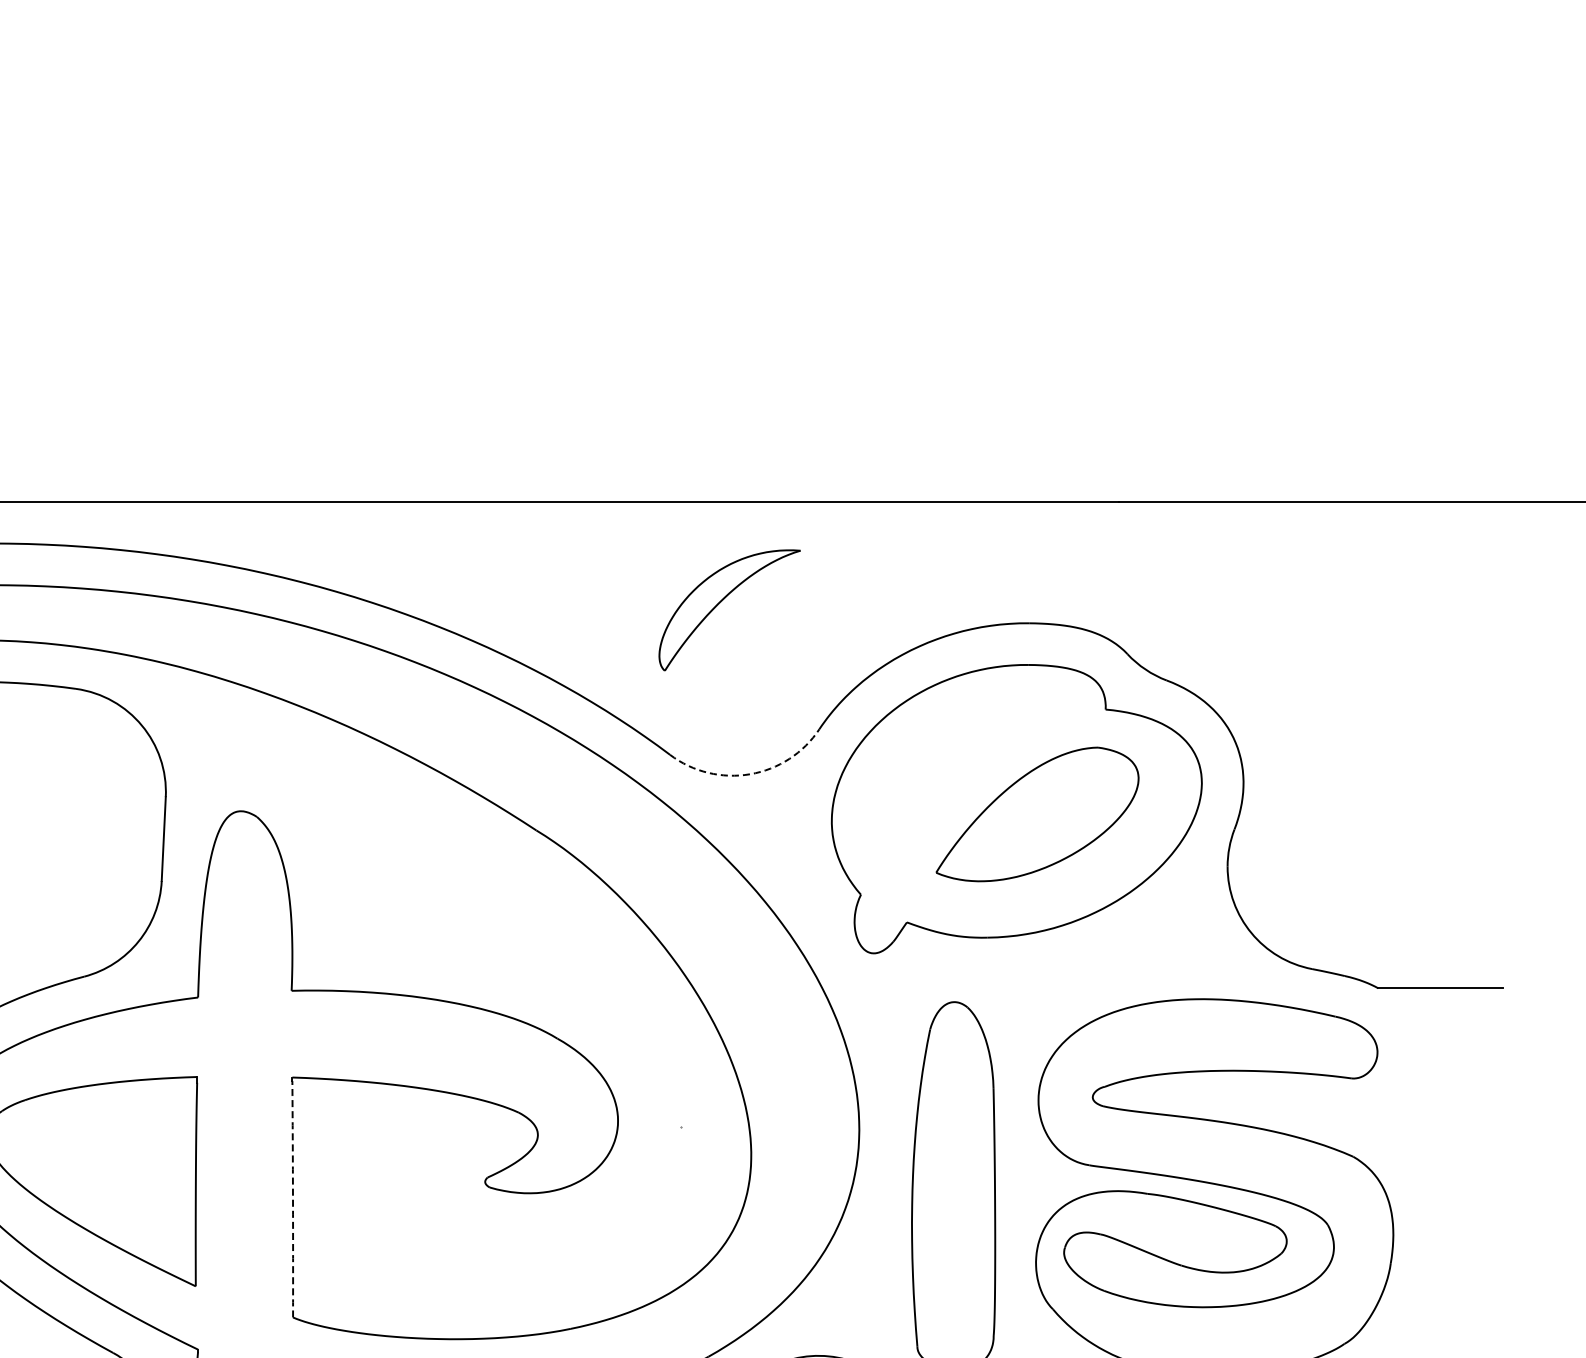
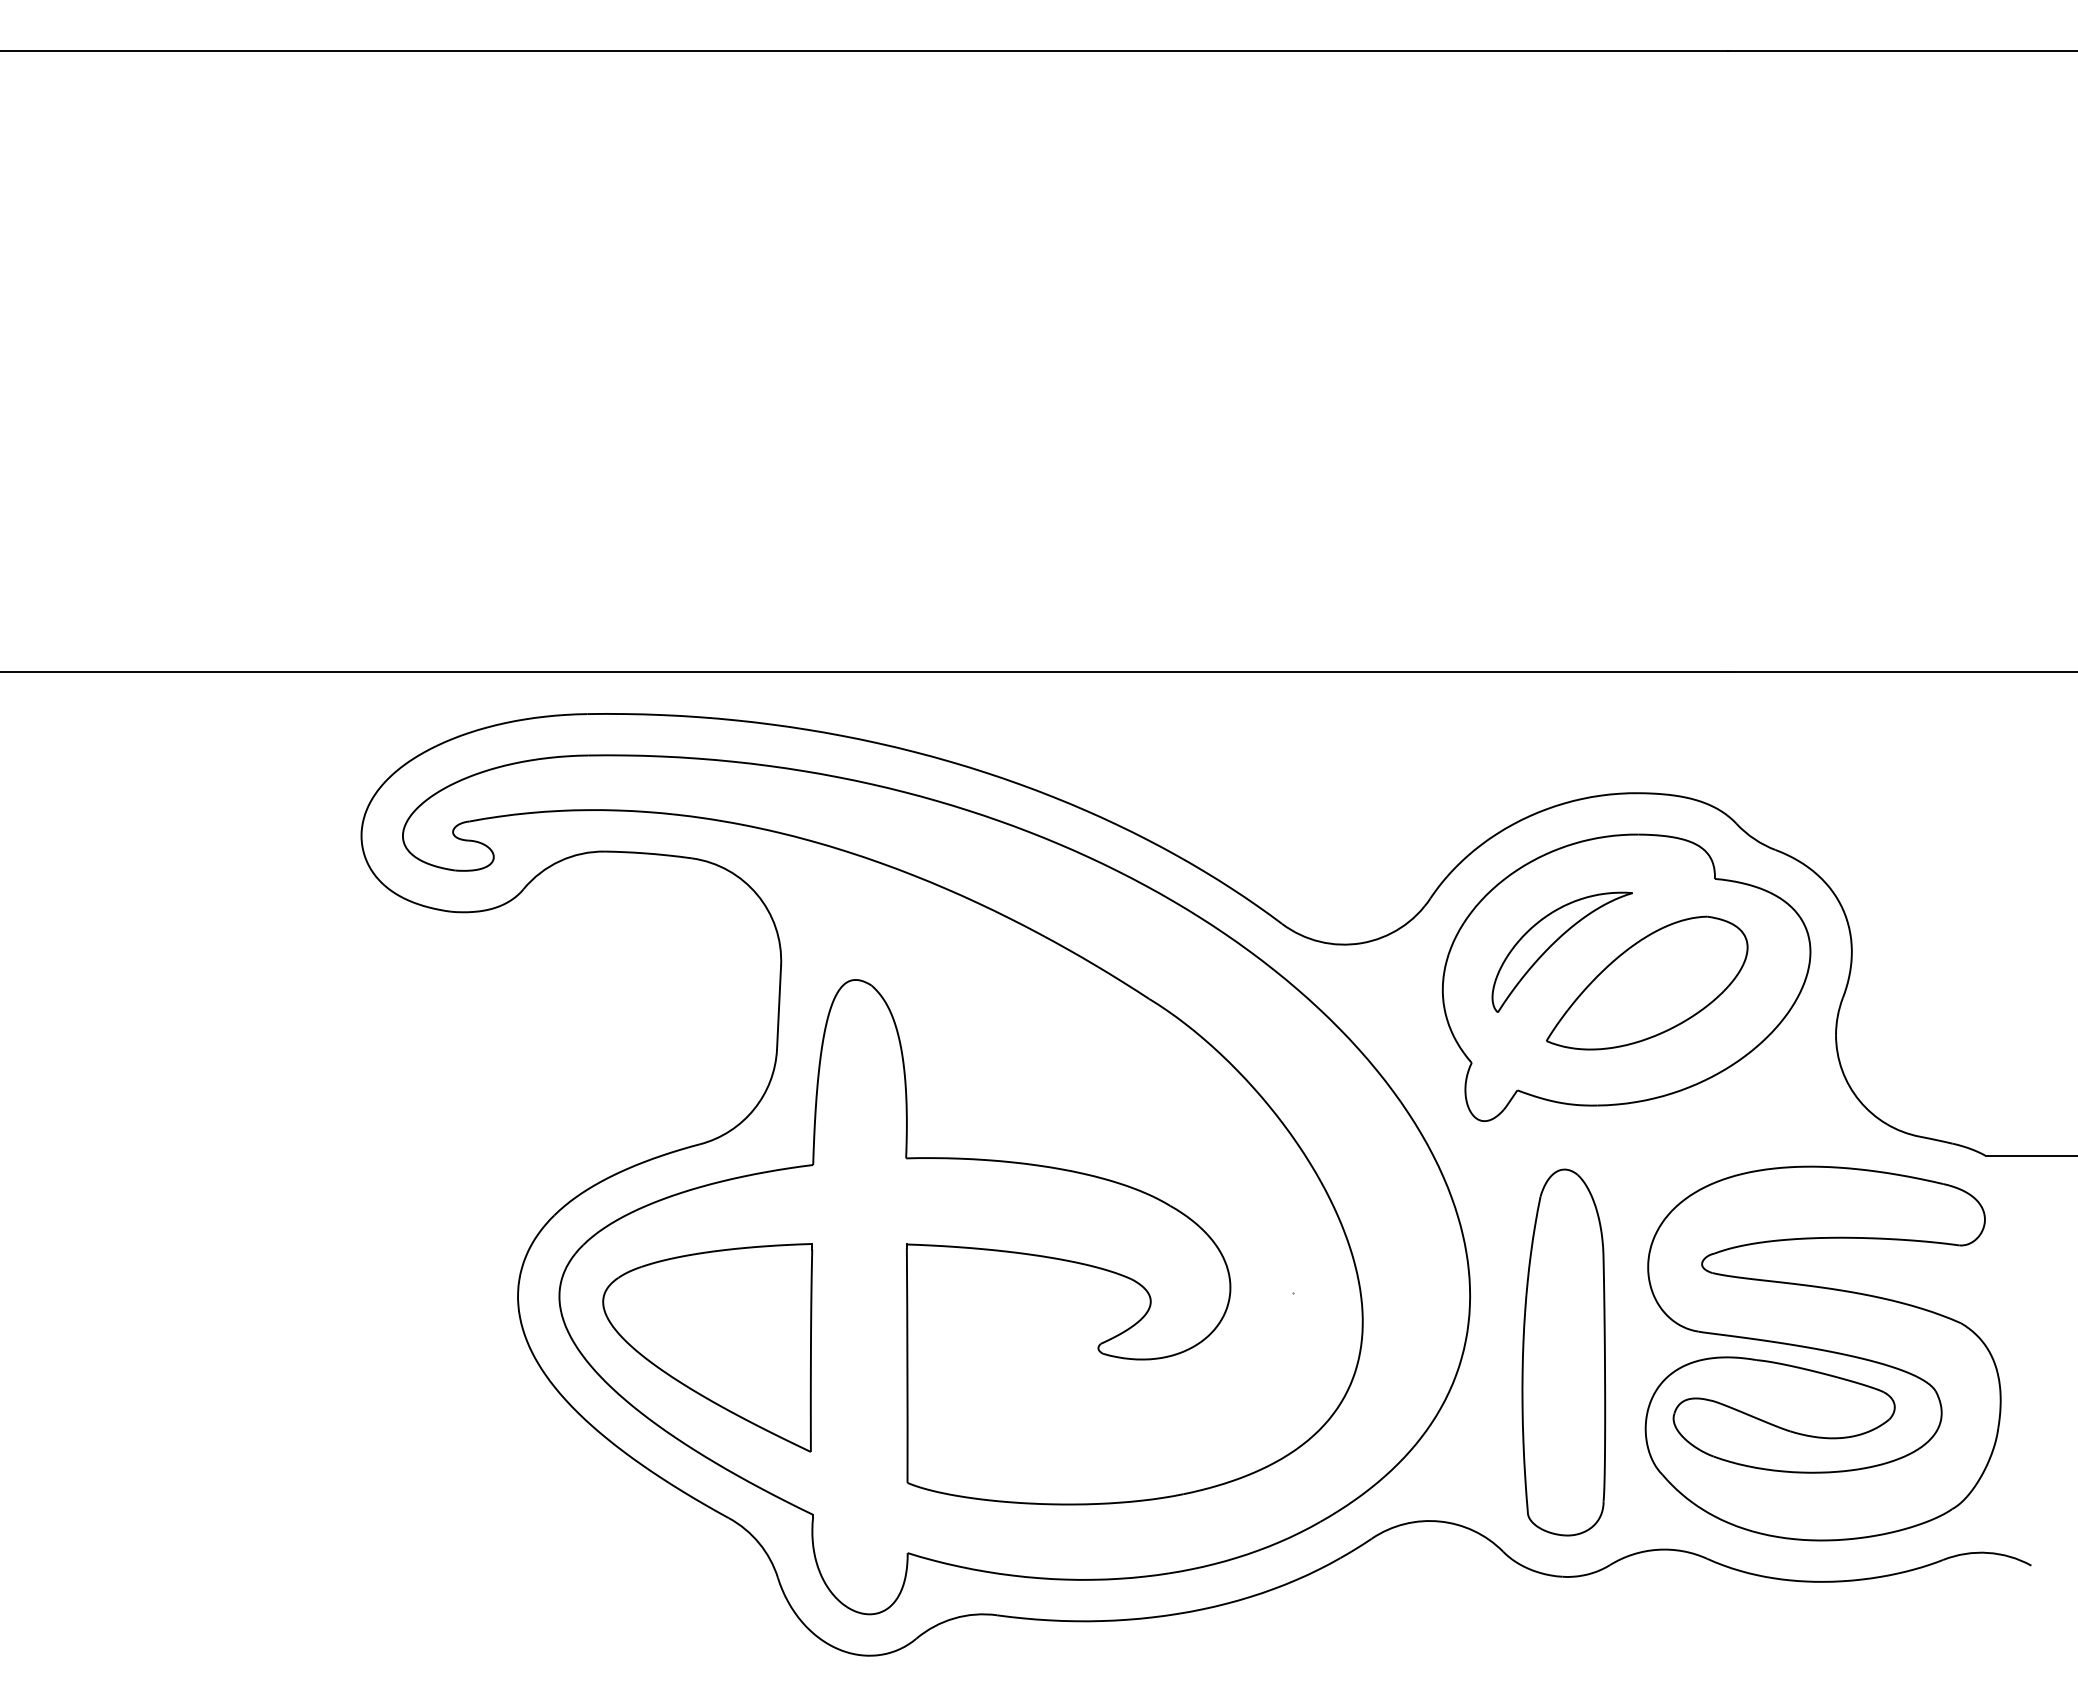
part: (721, 601) -> (1554, 943), moved
arc: (749, 774) -> (1361, 943), dashed -> solid
arc: (293, 1199) -> (907, 1365), dashed -> solid

